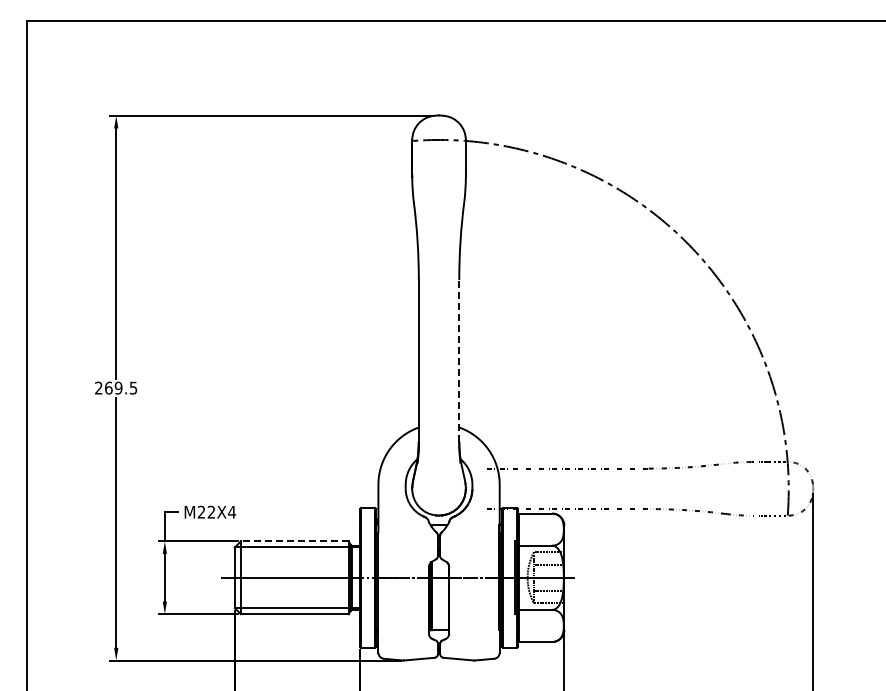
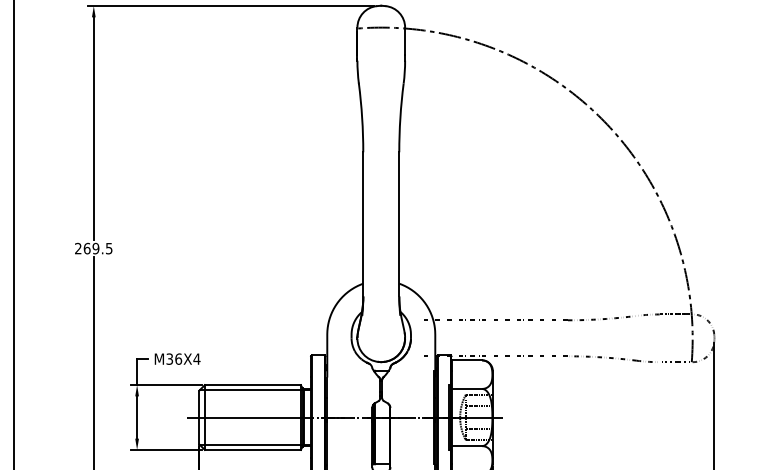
line: (459, 360) -> (399, 224), dashed -> solid
text: (206, 511) -> (174, 358), M22X4 -> M36X4
line: (294, 541) -> (252, 385), dashed -> solid

